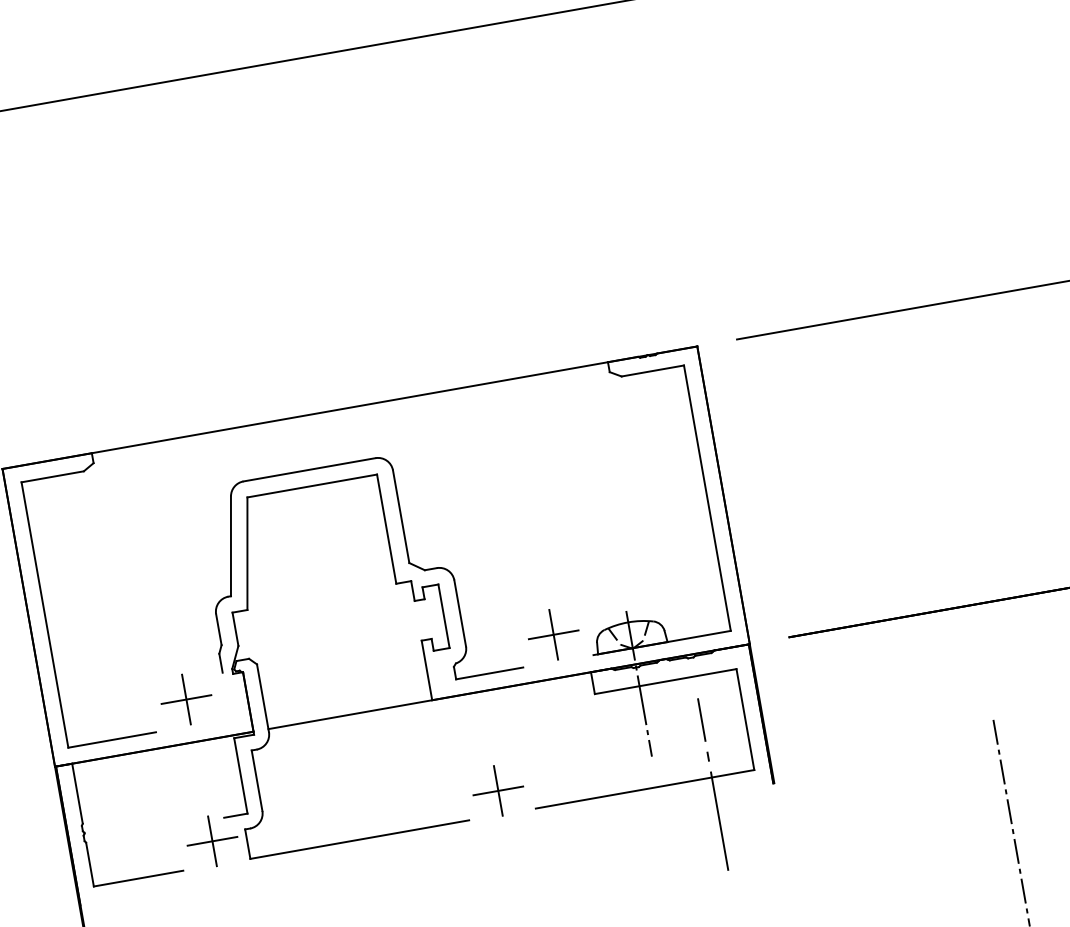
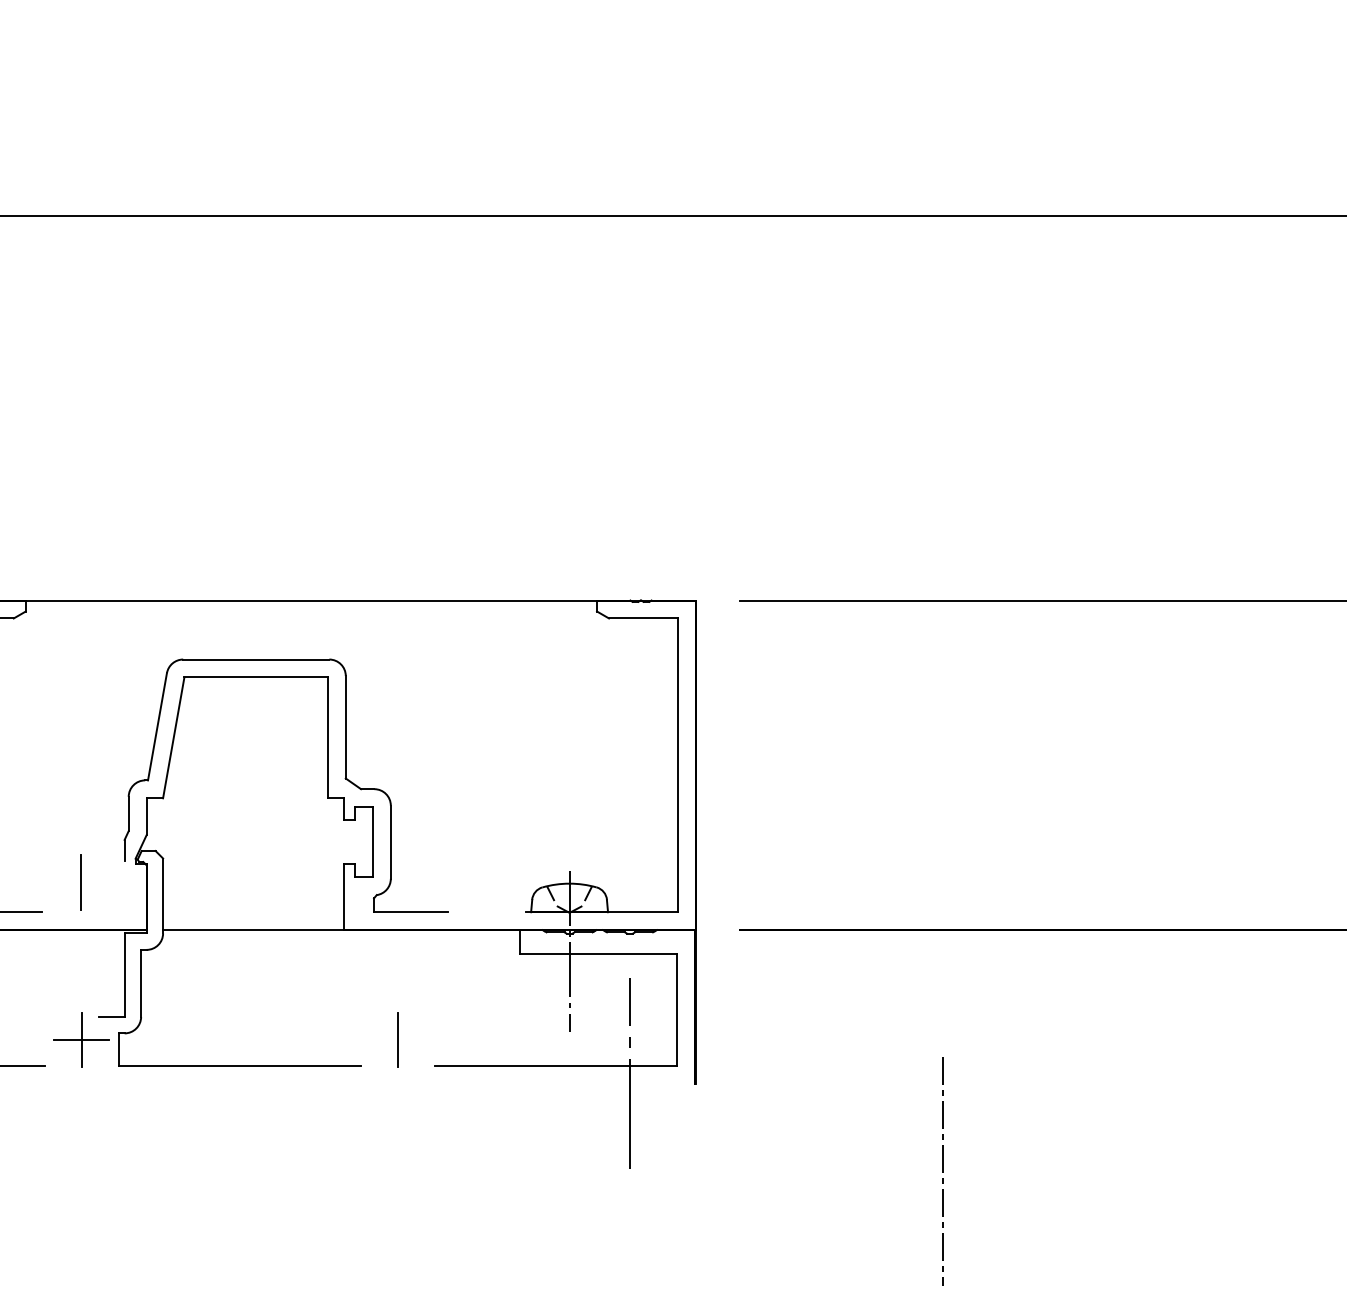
part: (553, 634) -> (487, 882), removed
line: (186, 699) -> (80, 882), removed
line: (497, 790) -> (397, 1039), removed

